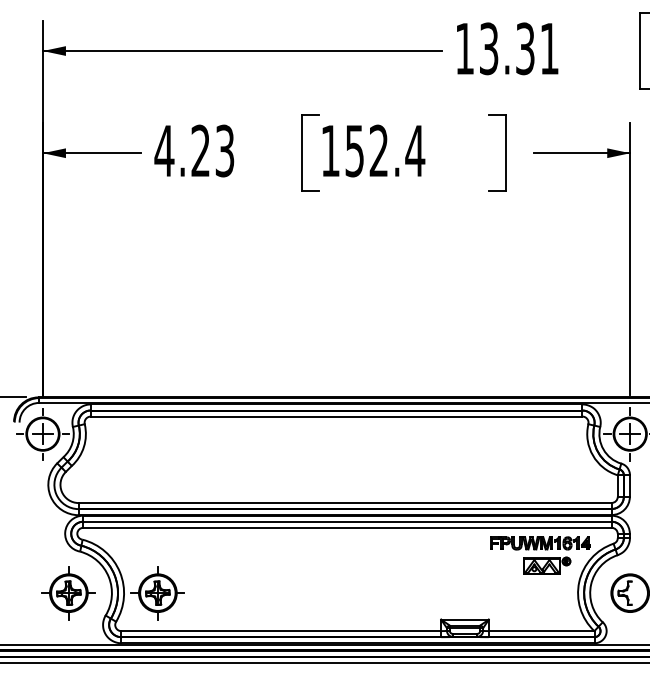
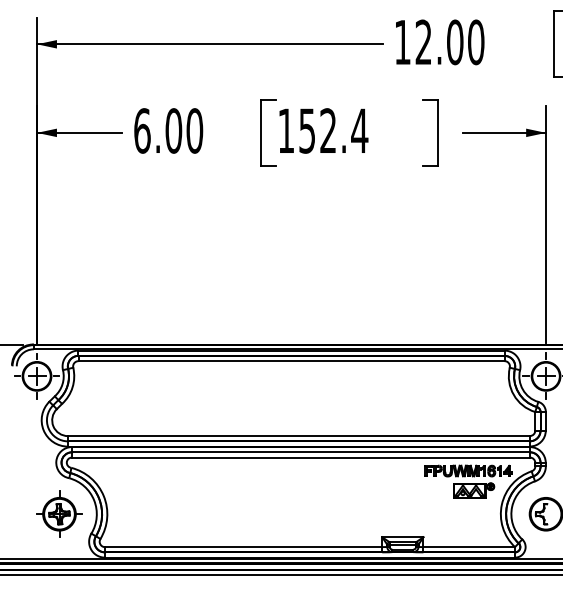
text: (519, 48) -> (450, 42), 13.31 -> 12.00
text: (194, 150) -> (168, 130), 4.23 -> 6.00
part: (157, 593) -> (136, 514), removed

